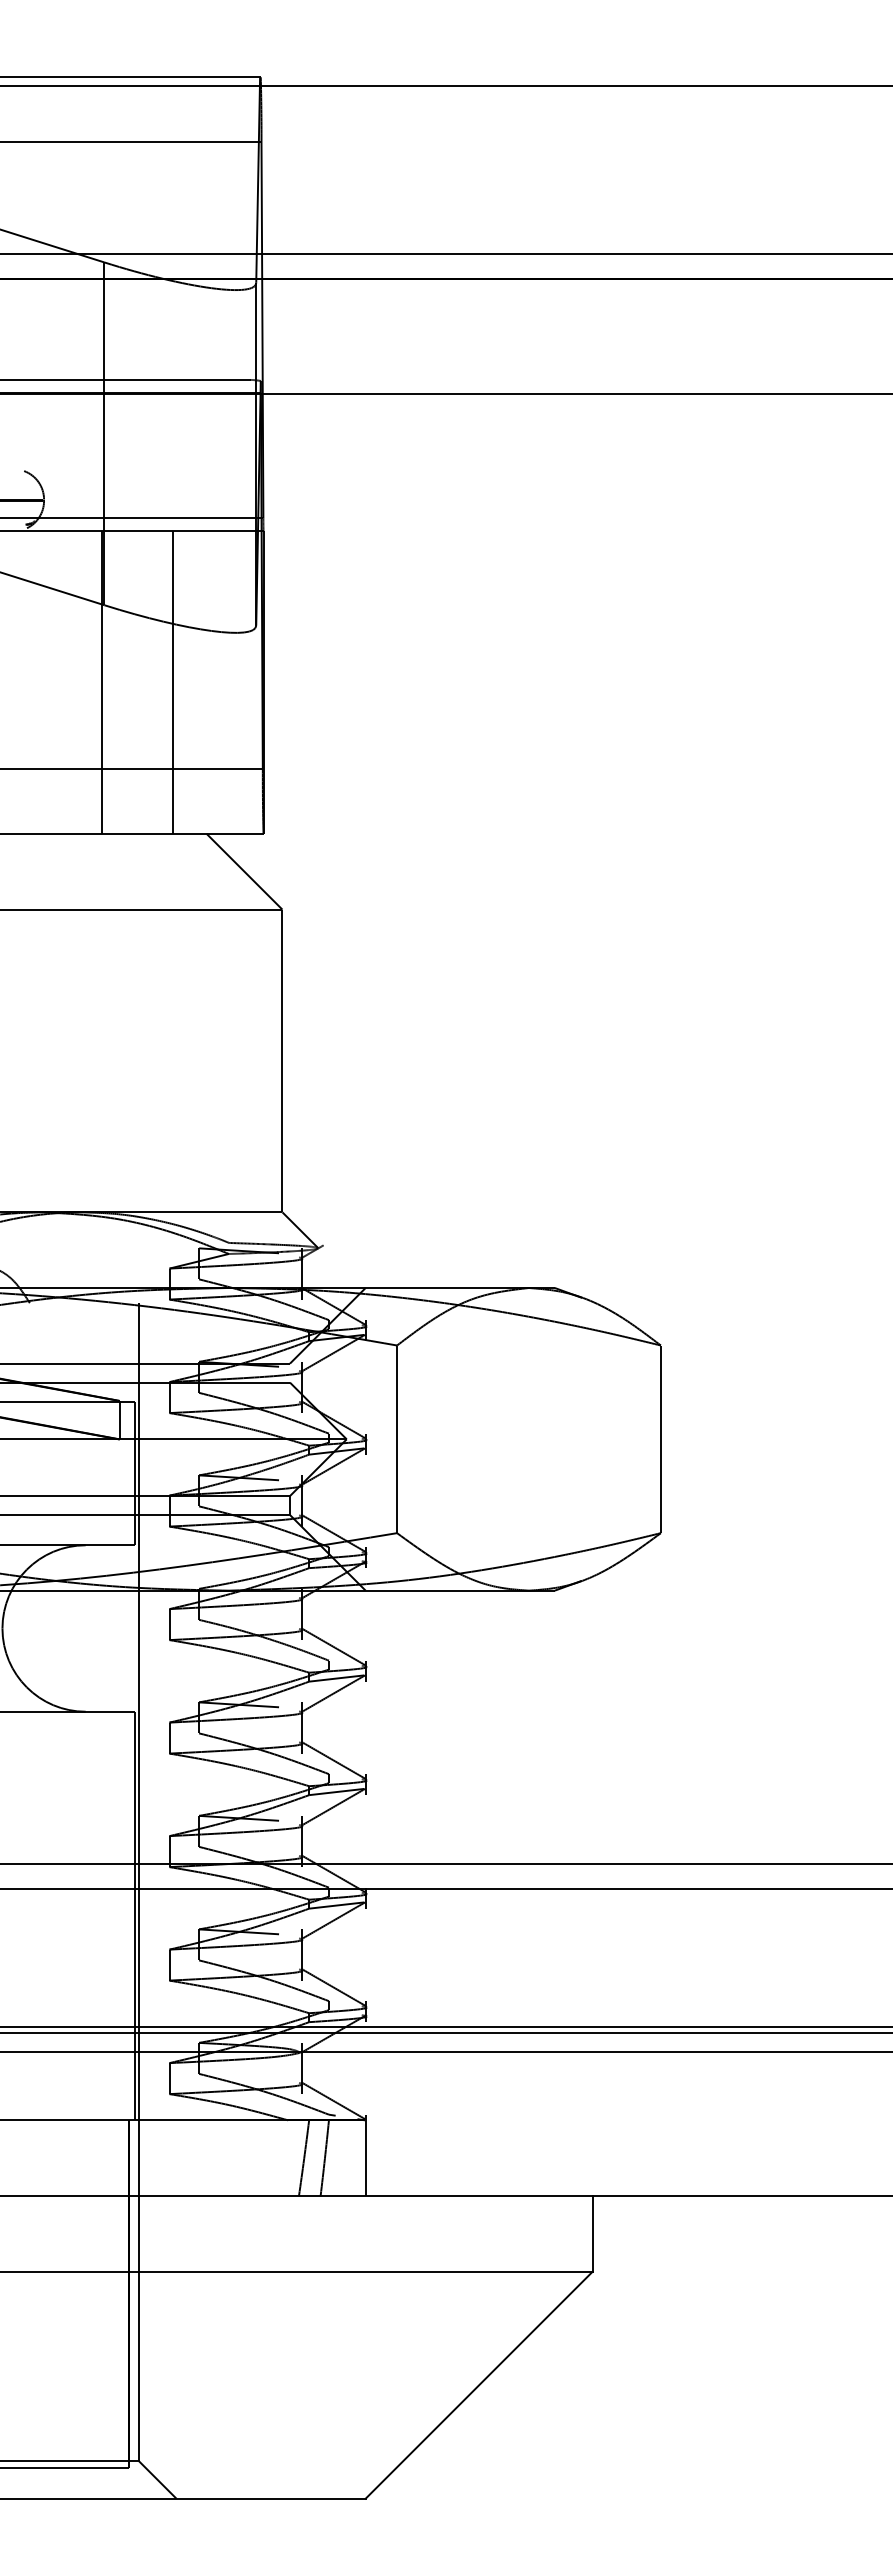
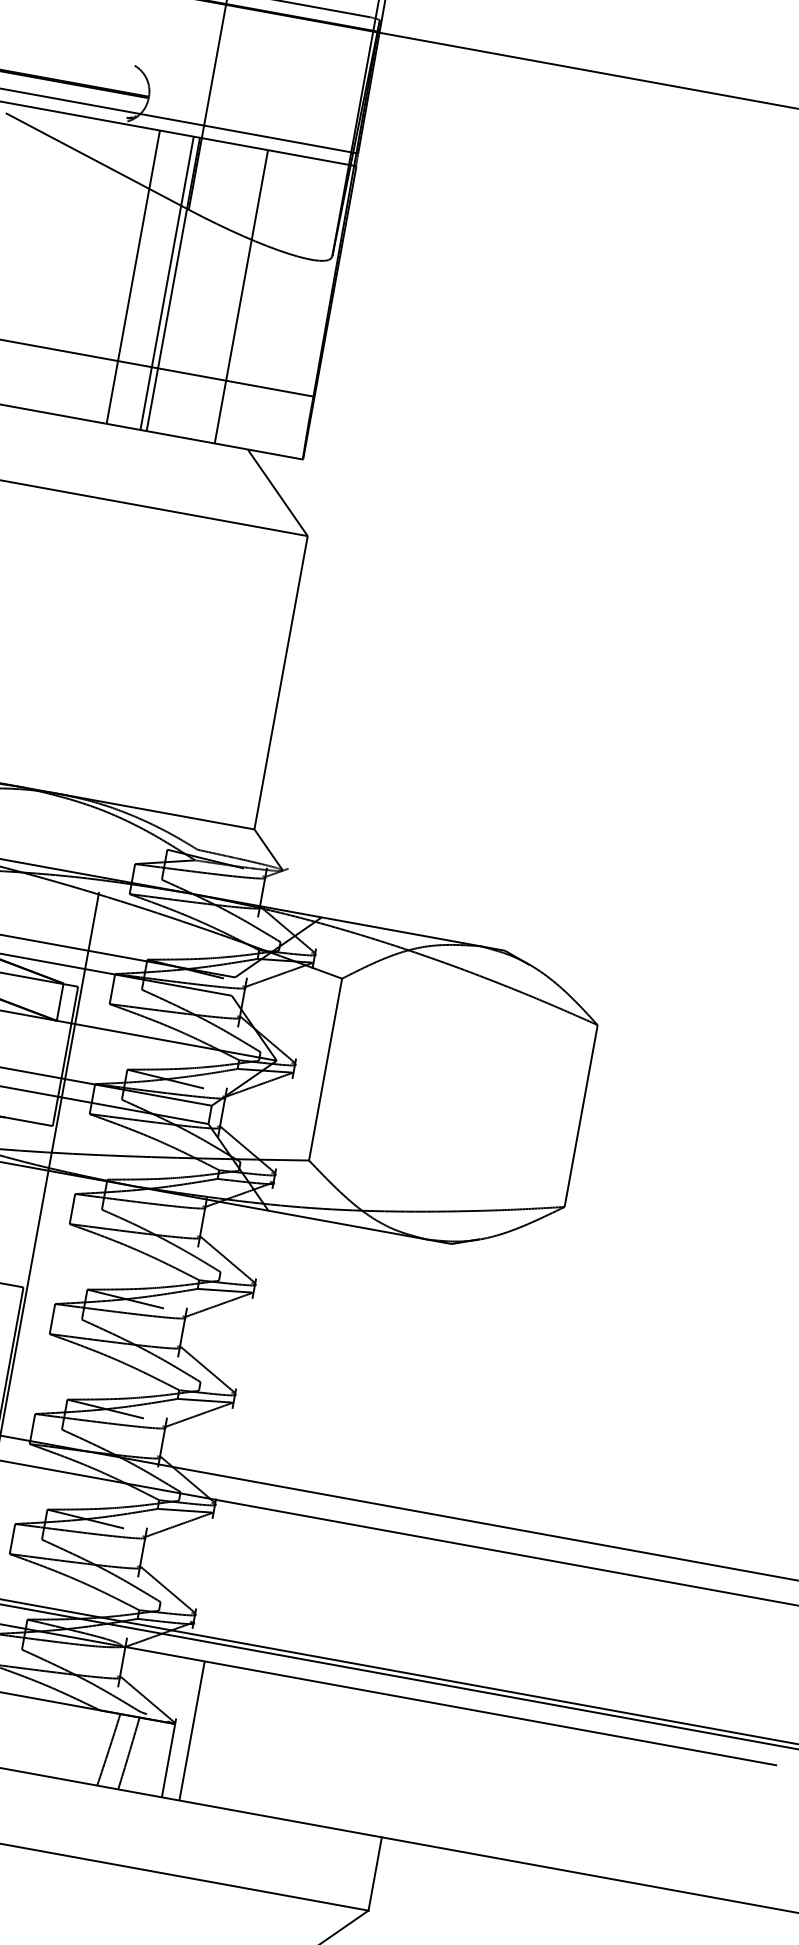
line: (61, 682) -> (133, 277), added
line: (96, 682) -> (167, 283), added
line: (383, 2124) -> (191, 1731), added

